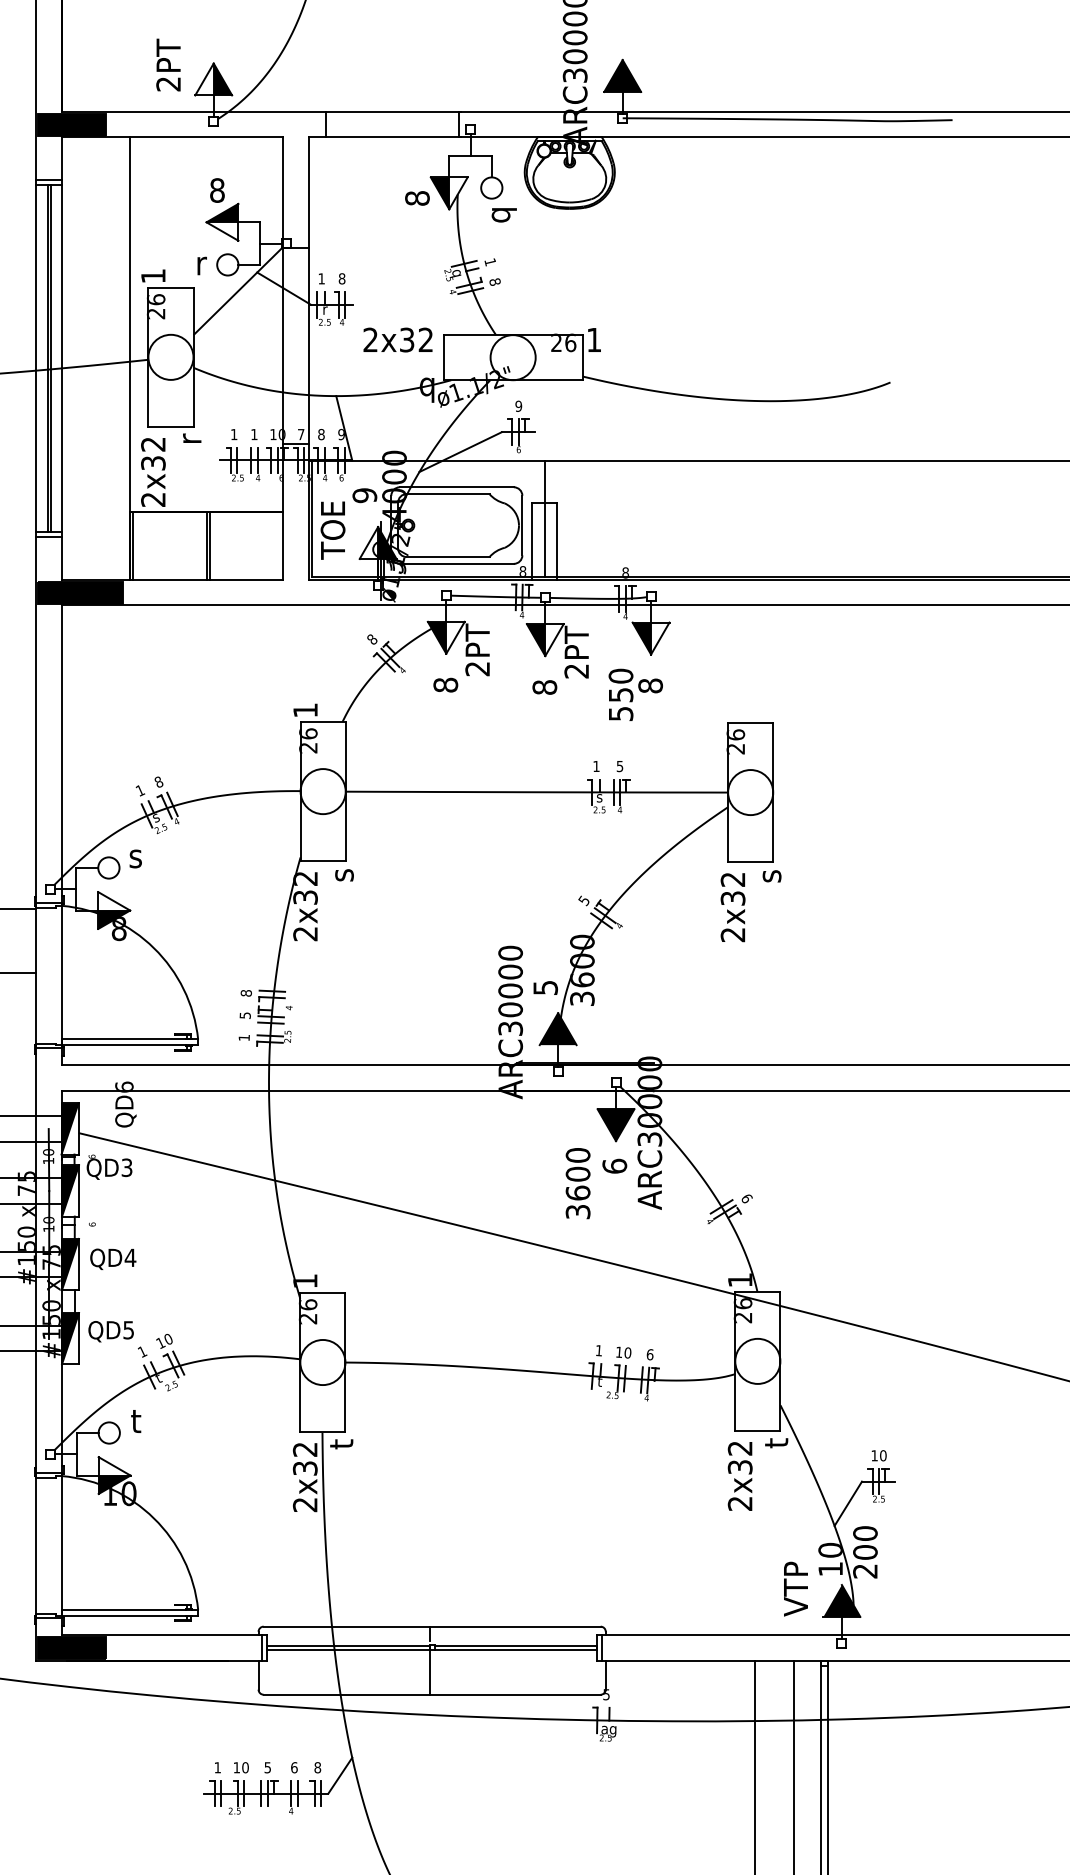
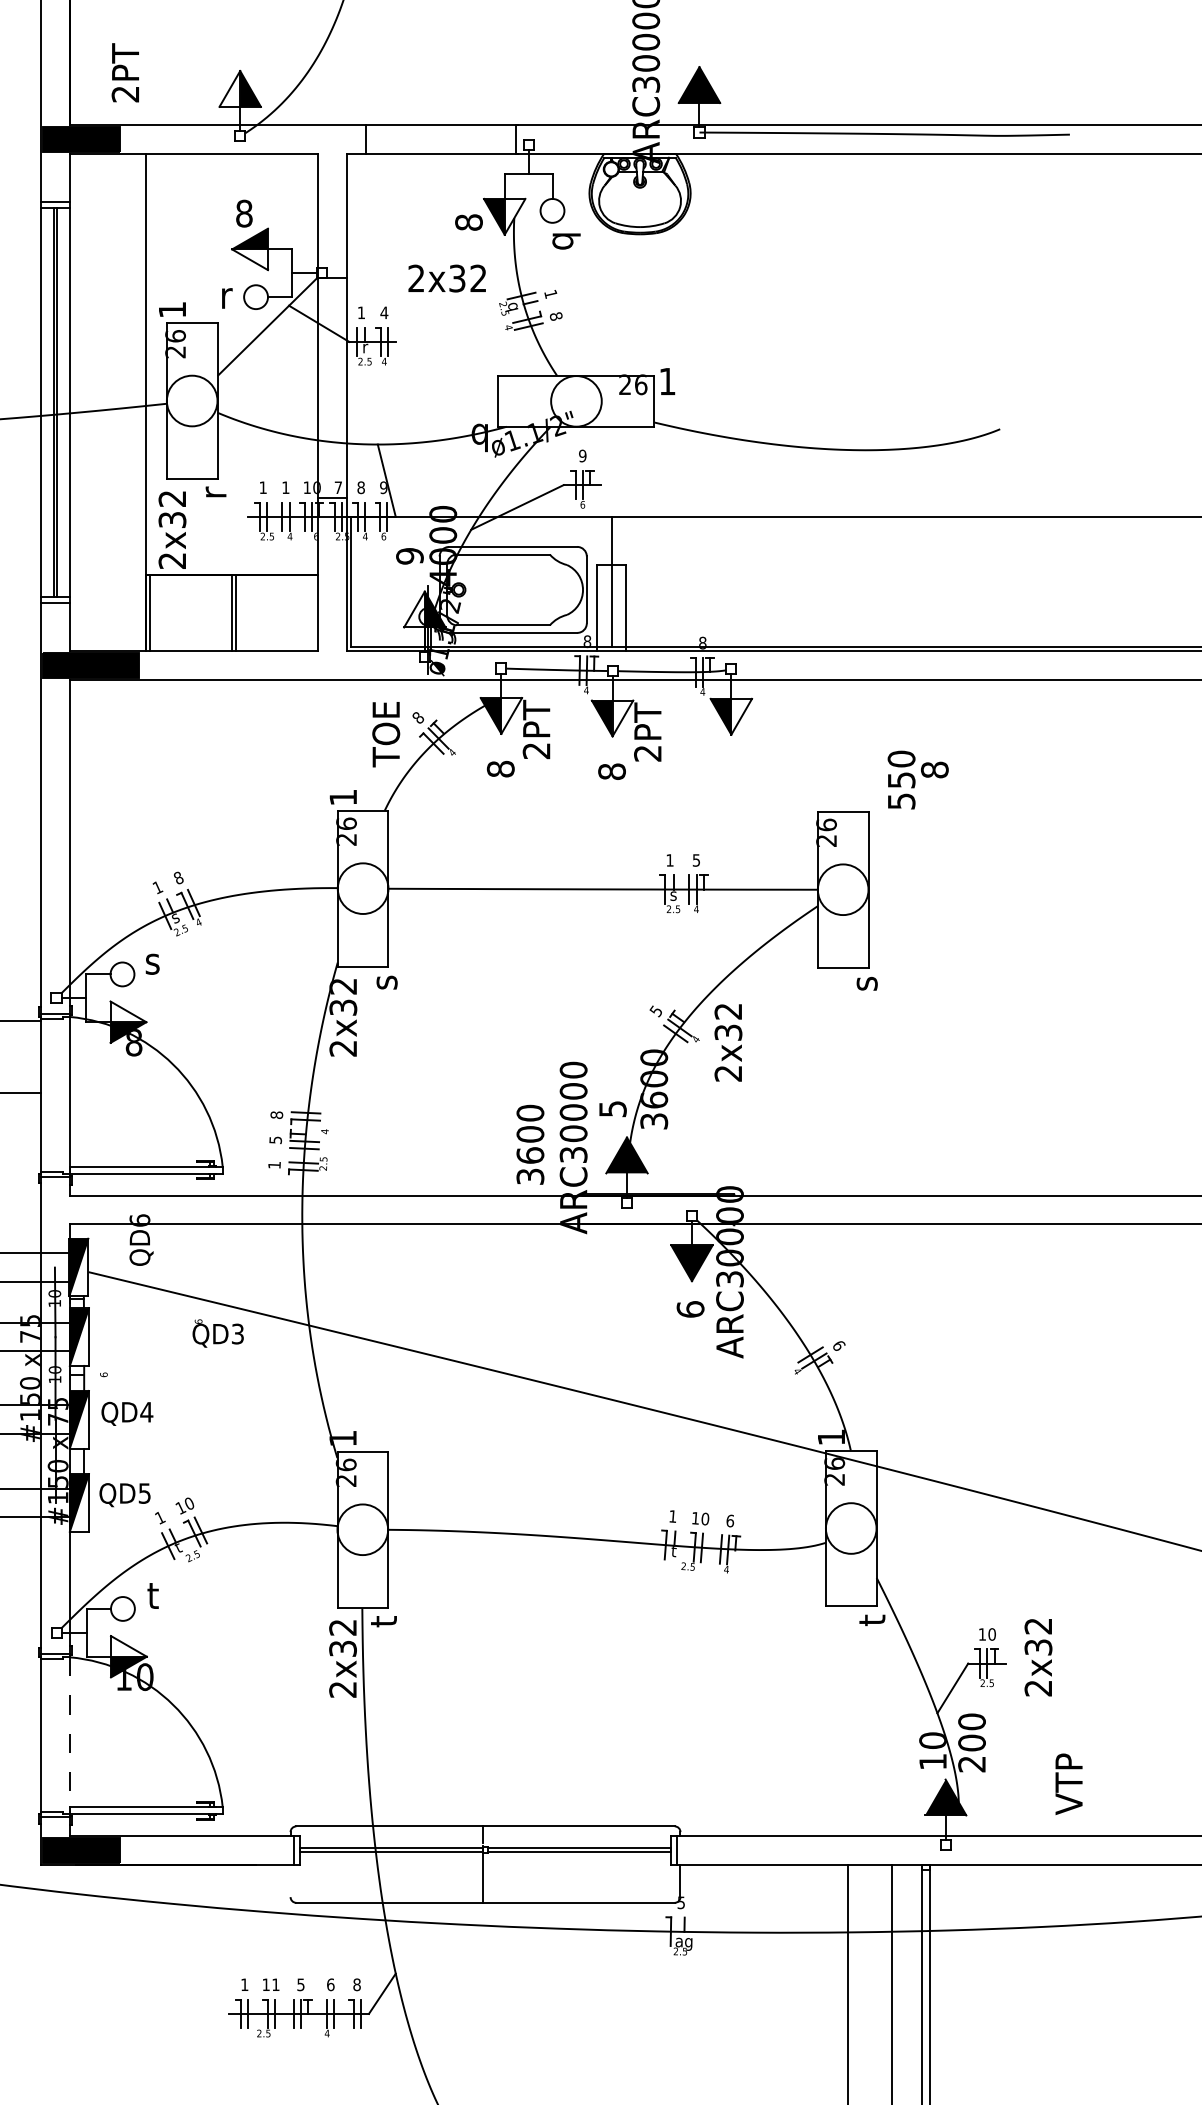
text: (167, 64) -> (124, 72), moved
text: (342, 278) -> (384, 312), 8 -> 4
text: (397, 339) -> (446, 278), moved
text: (333, 530) -> (386, 734), moved
text: (635, 694) -> (917, 779), moved
text: (733, 907) -> (728, 1042), moved
text: (108, 1167) -> (217, 1333), moved
text: (578, 1183) -> (530, 1144), moved
text: (740, 1476) -> (1038, 1657), moved
line: (61, 1546) -> (69, 1736), solid -> dashed
text: (795, 1588) -> (1068, 1783), moved
line: (258, 1674) -> (290, 1880), removed
text: (245, 1767) -> (275, 1984), 10 -> 11

